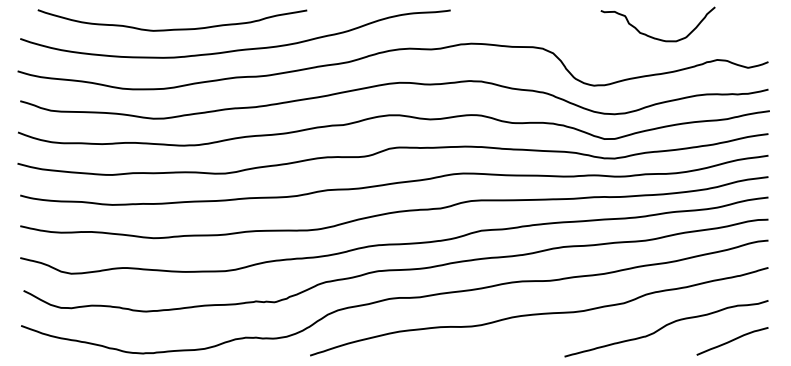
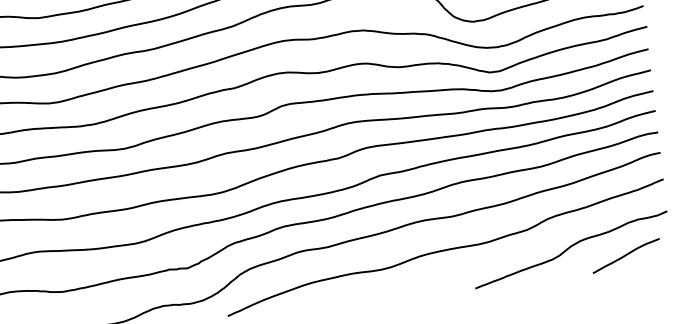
curve: (732, 341) -> (626, 256), moved

